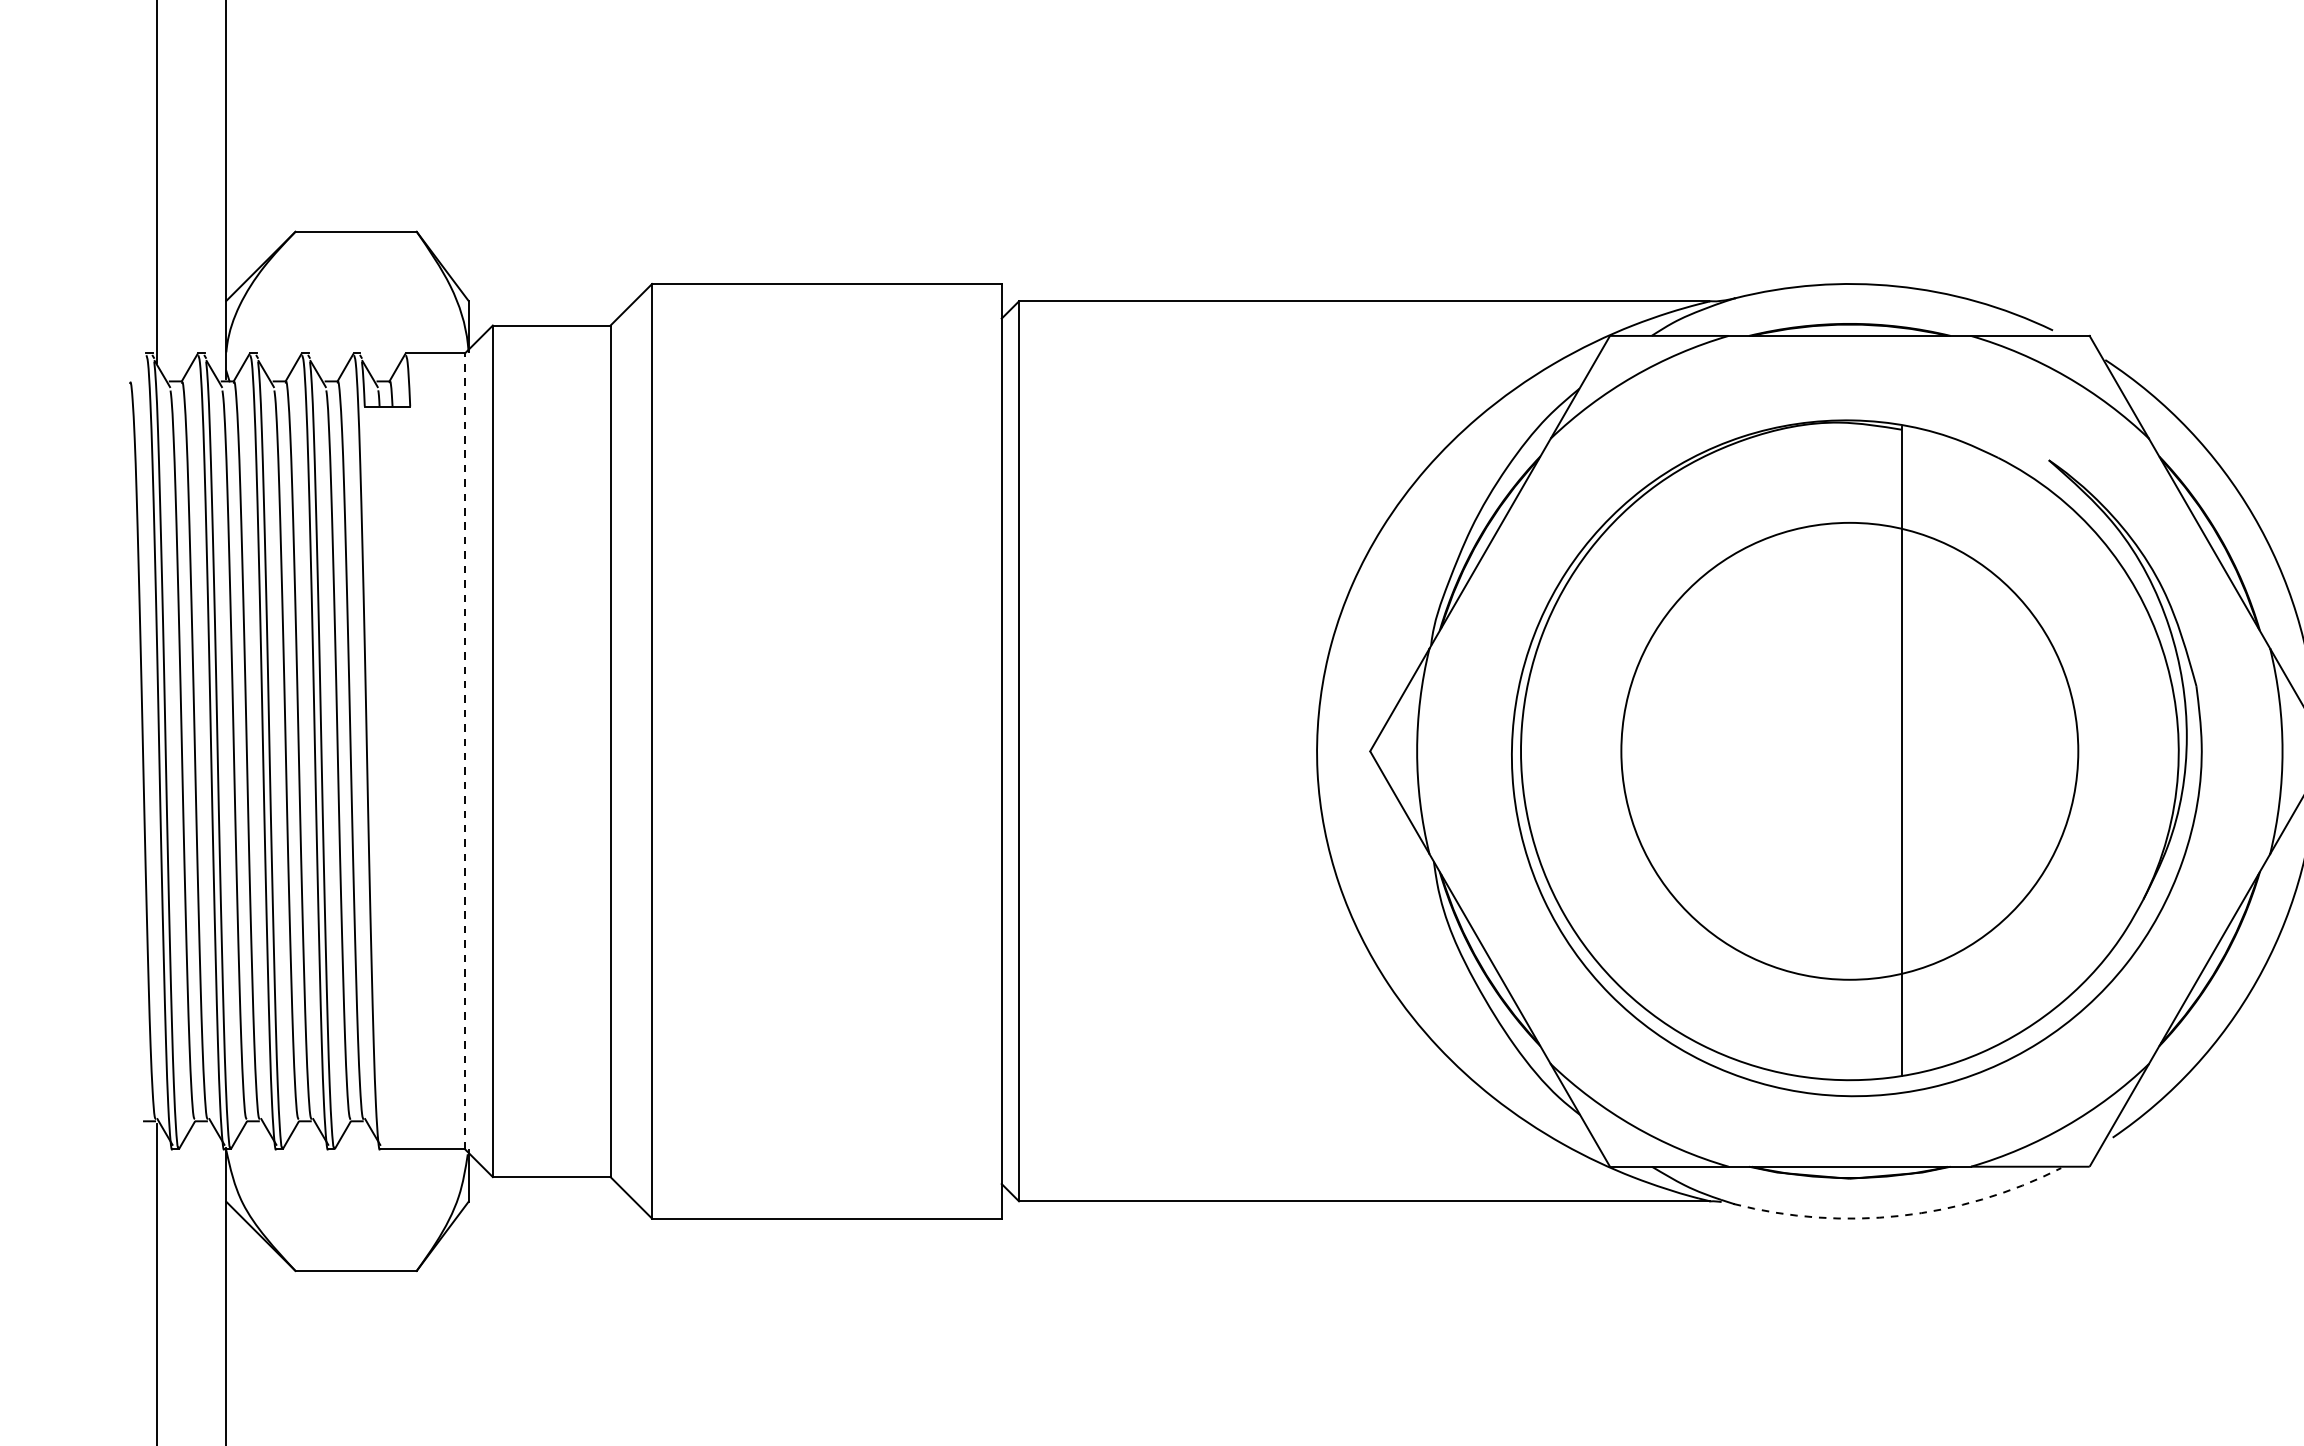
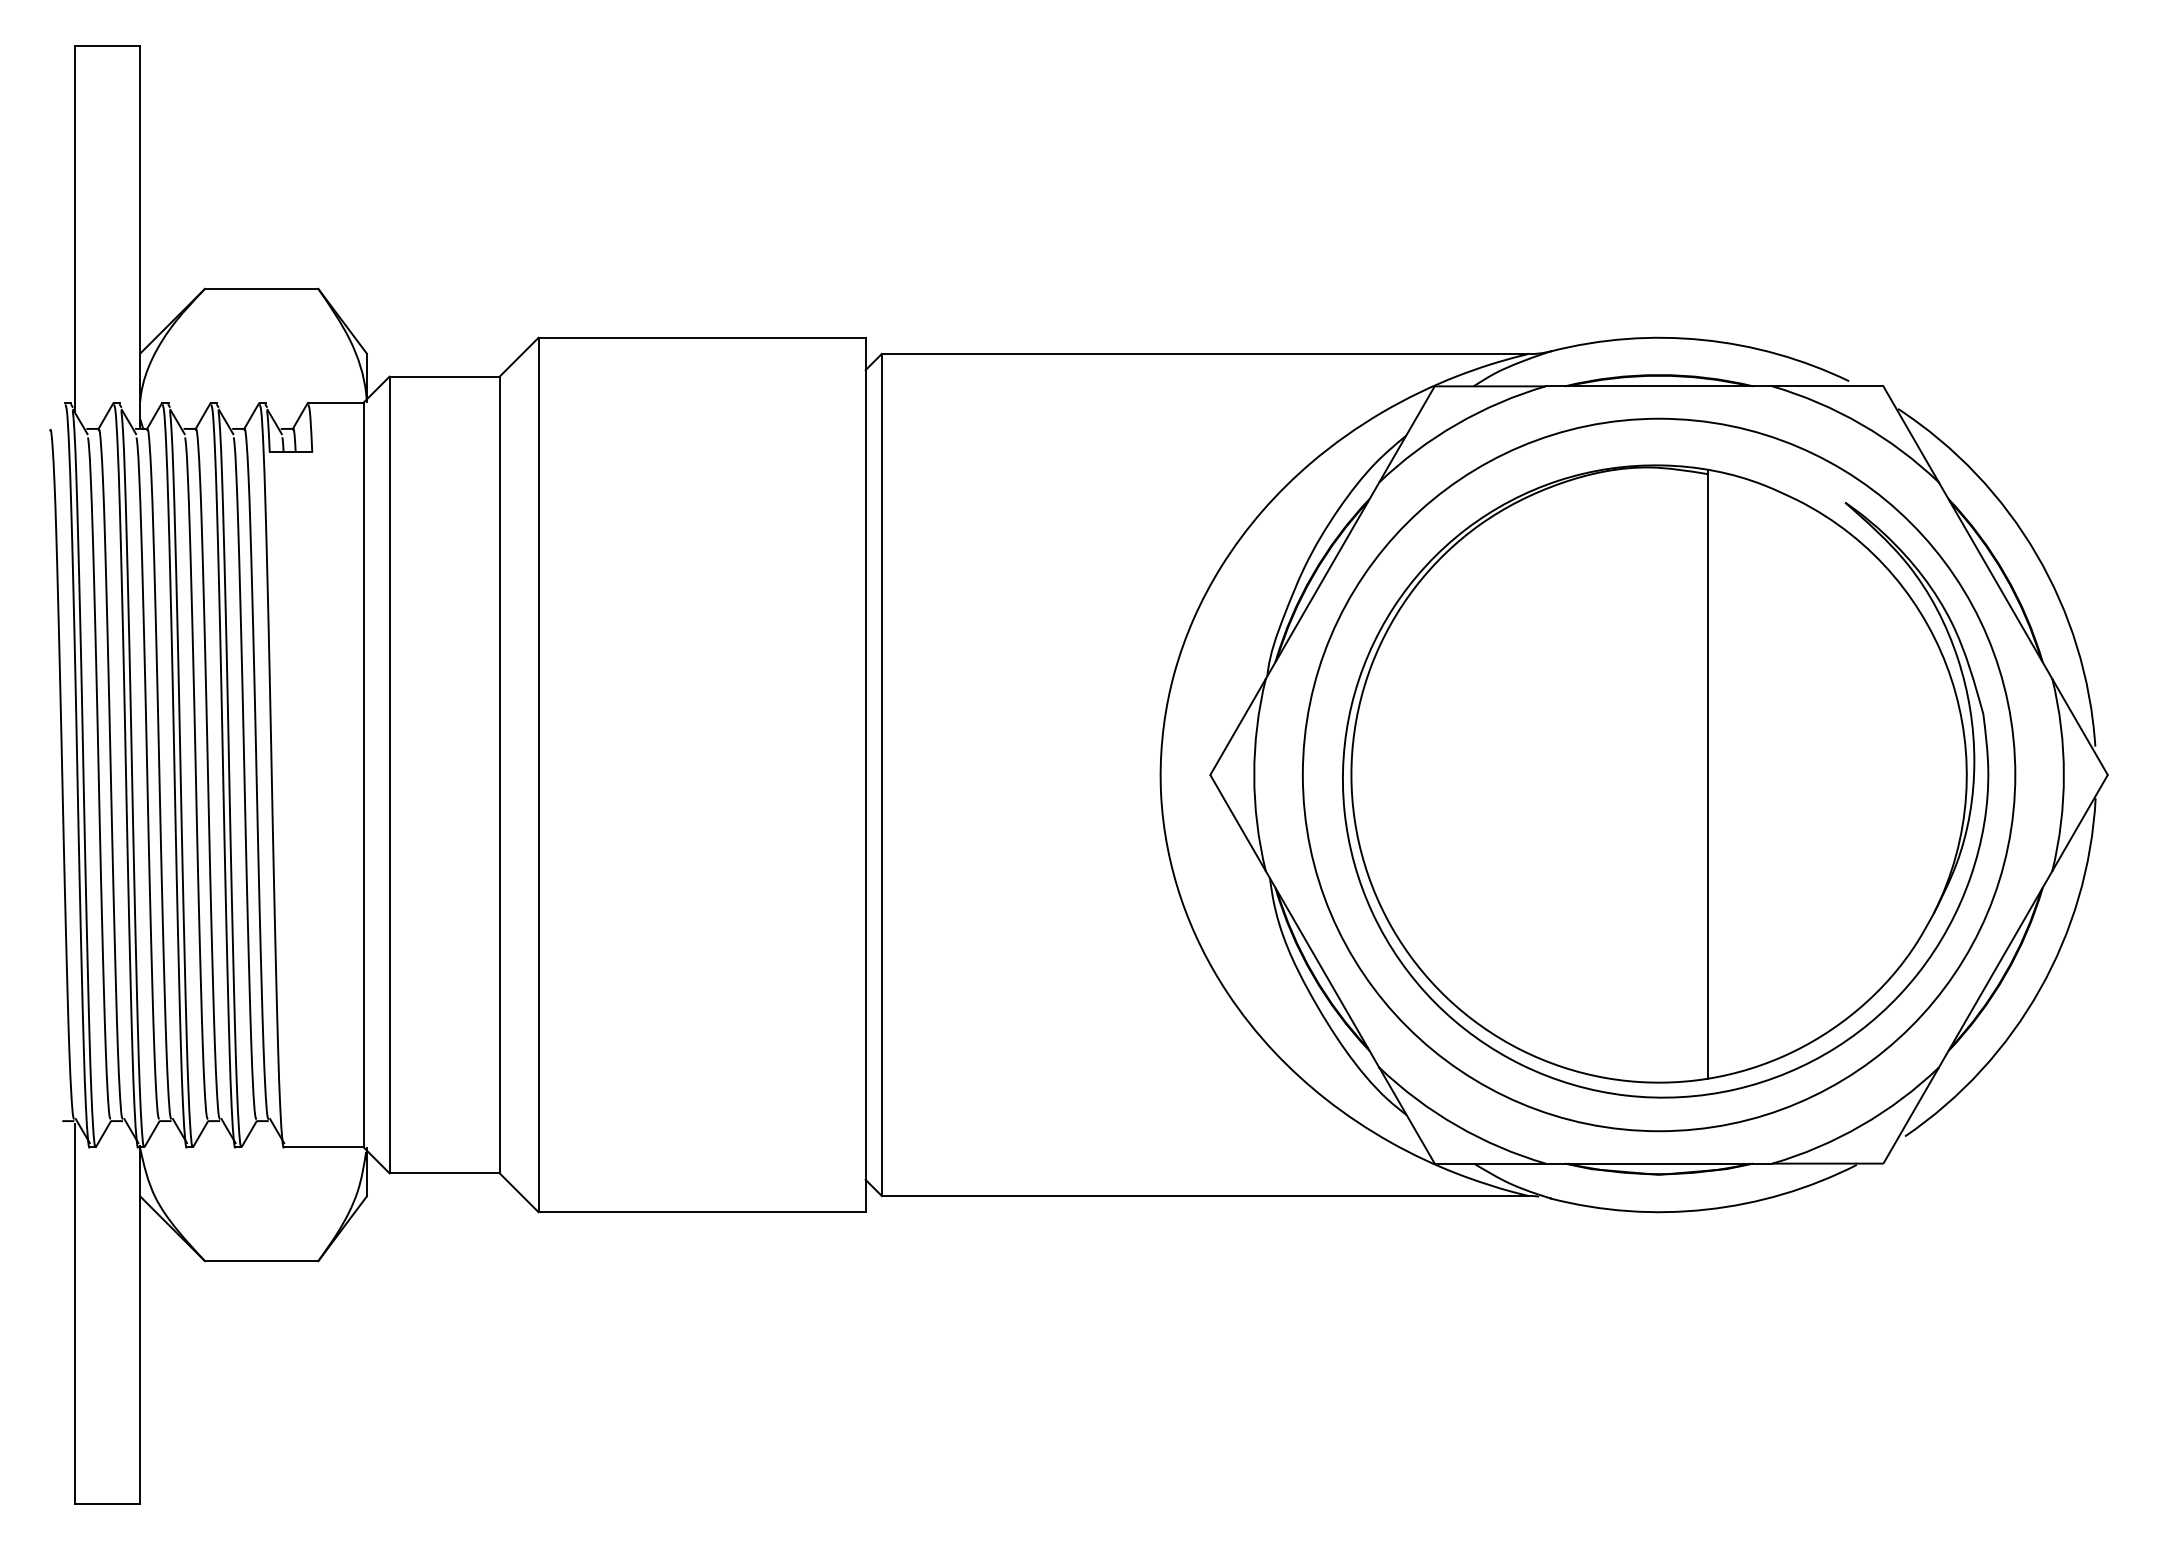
line: (464, 750) -> (363, 774), dashed -> solid
circle: (1849, 750) -> (1658, 774), size x1.67
arc: (1900, 1215) -> (1706, 1209), dashed -> solid

